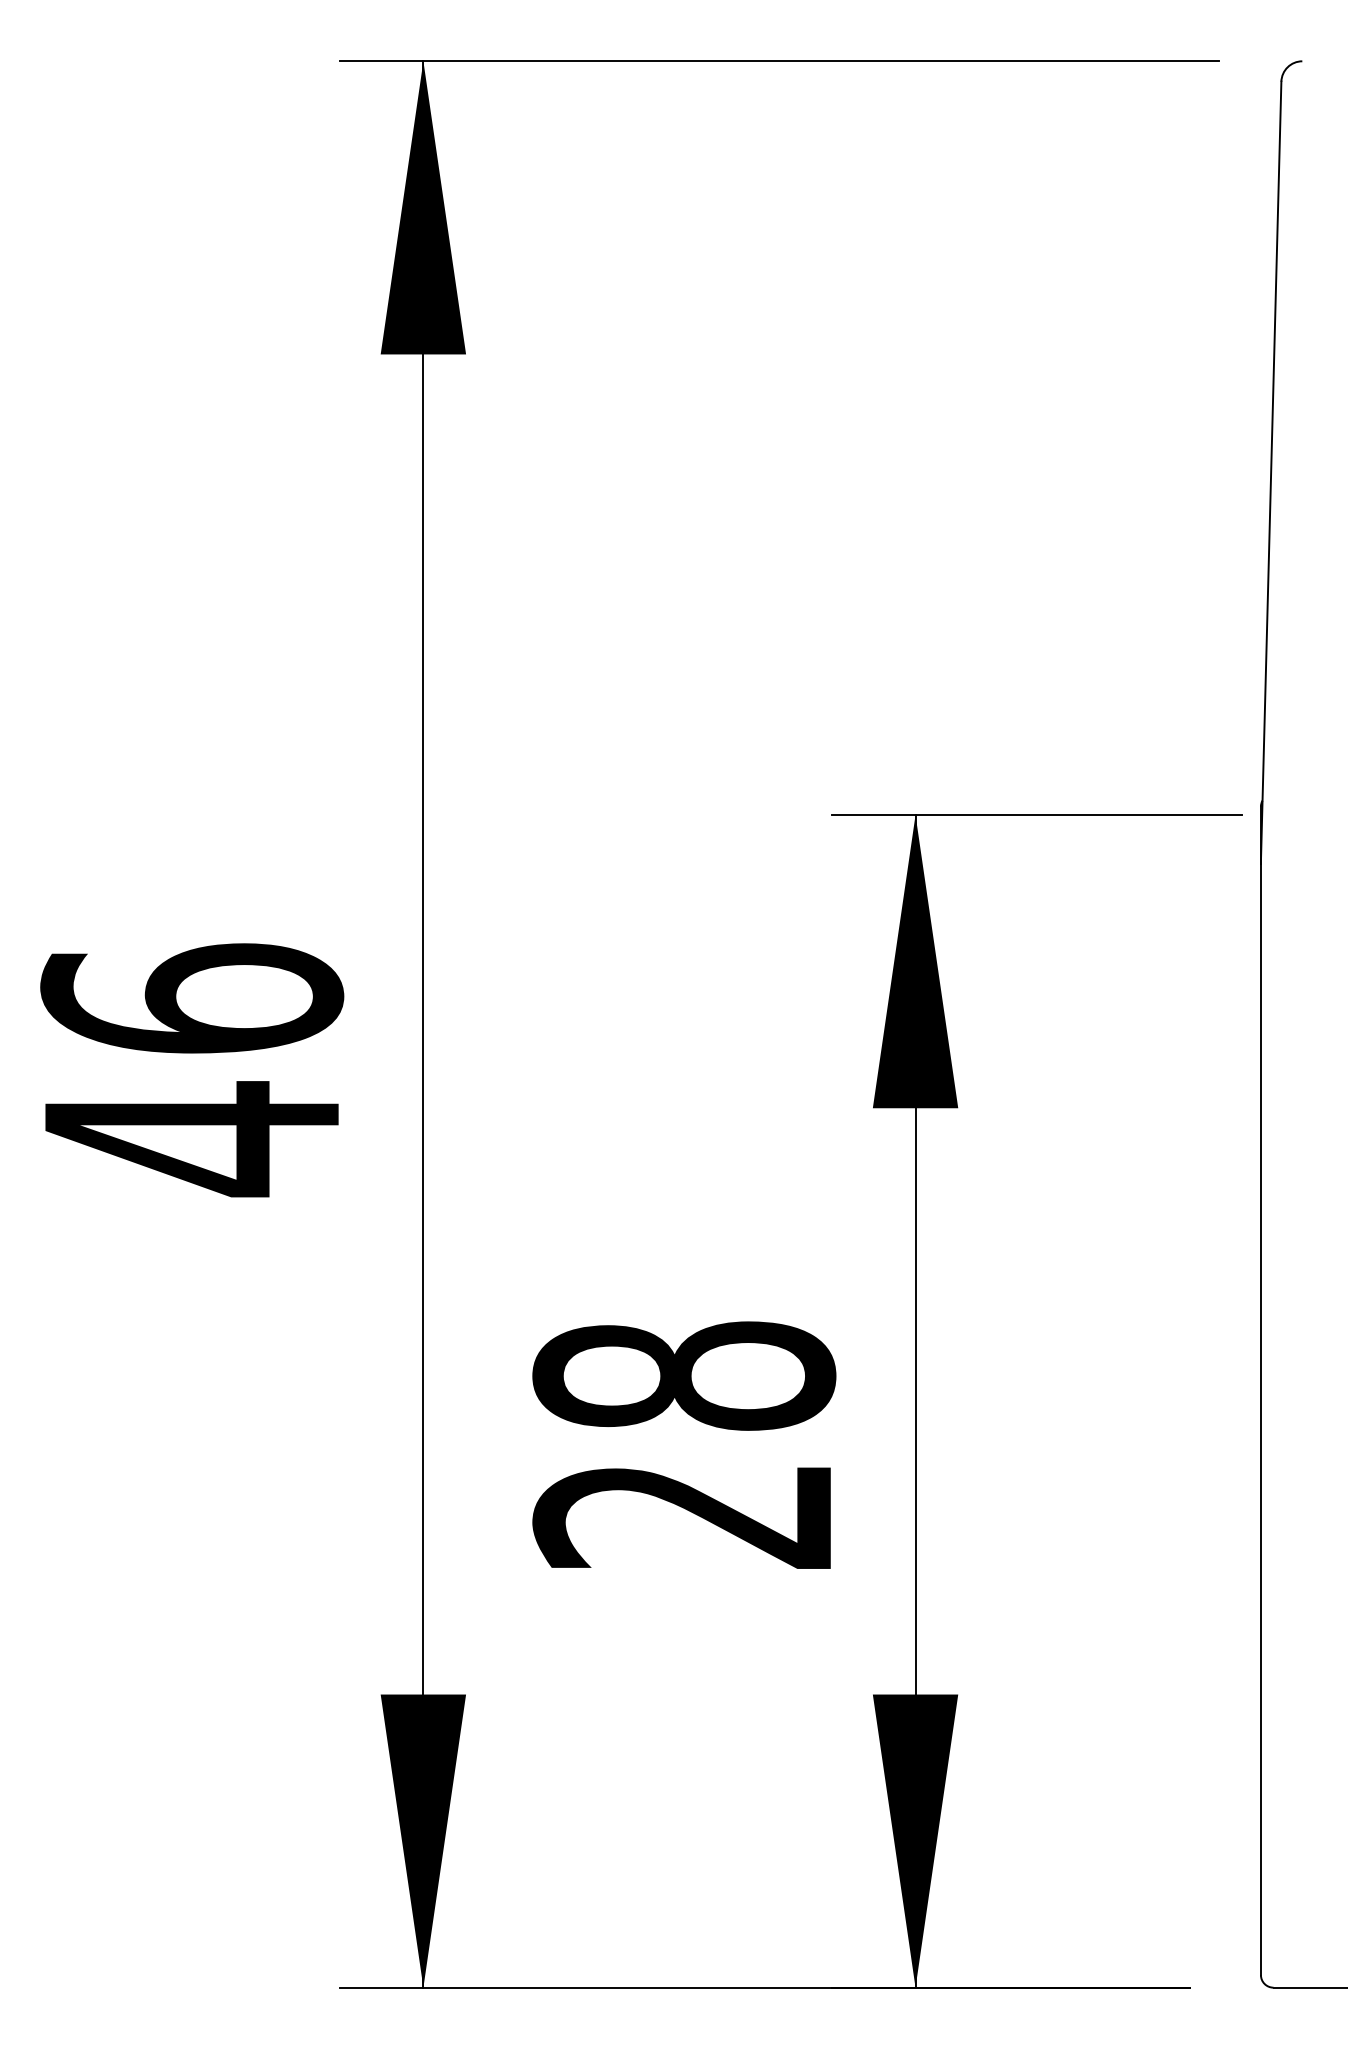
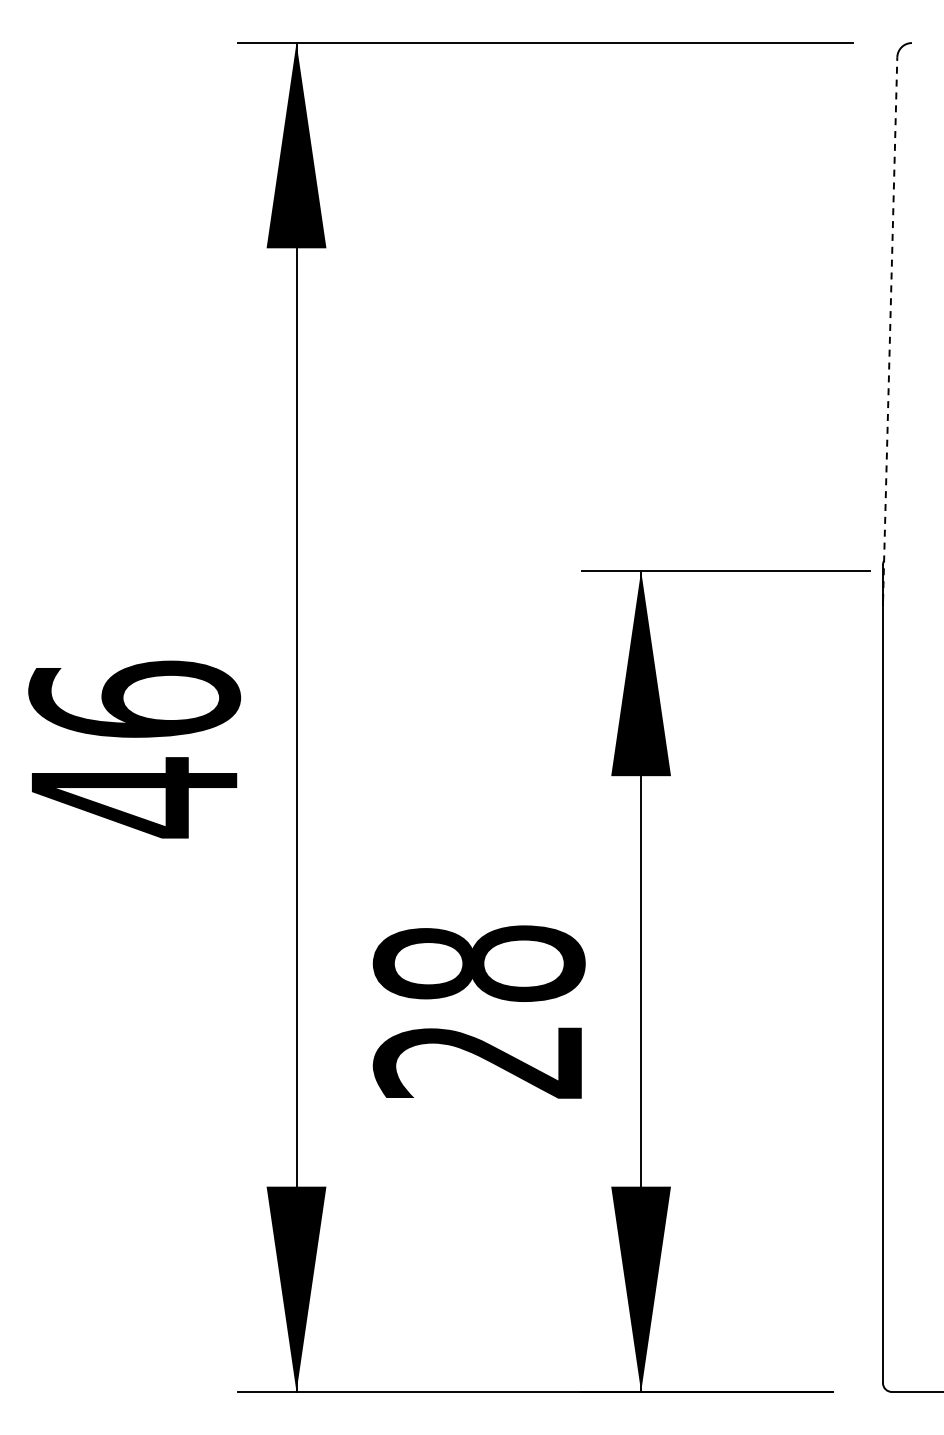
line: (1271, 470) -> (890, 329), solid -> dashed

